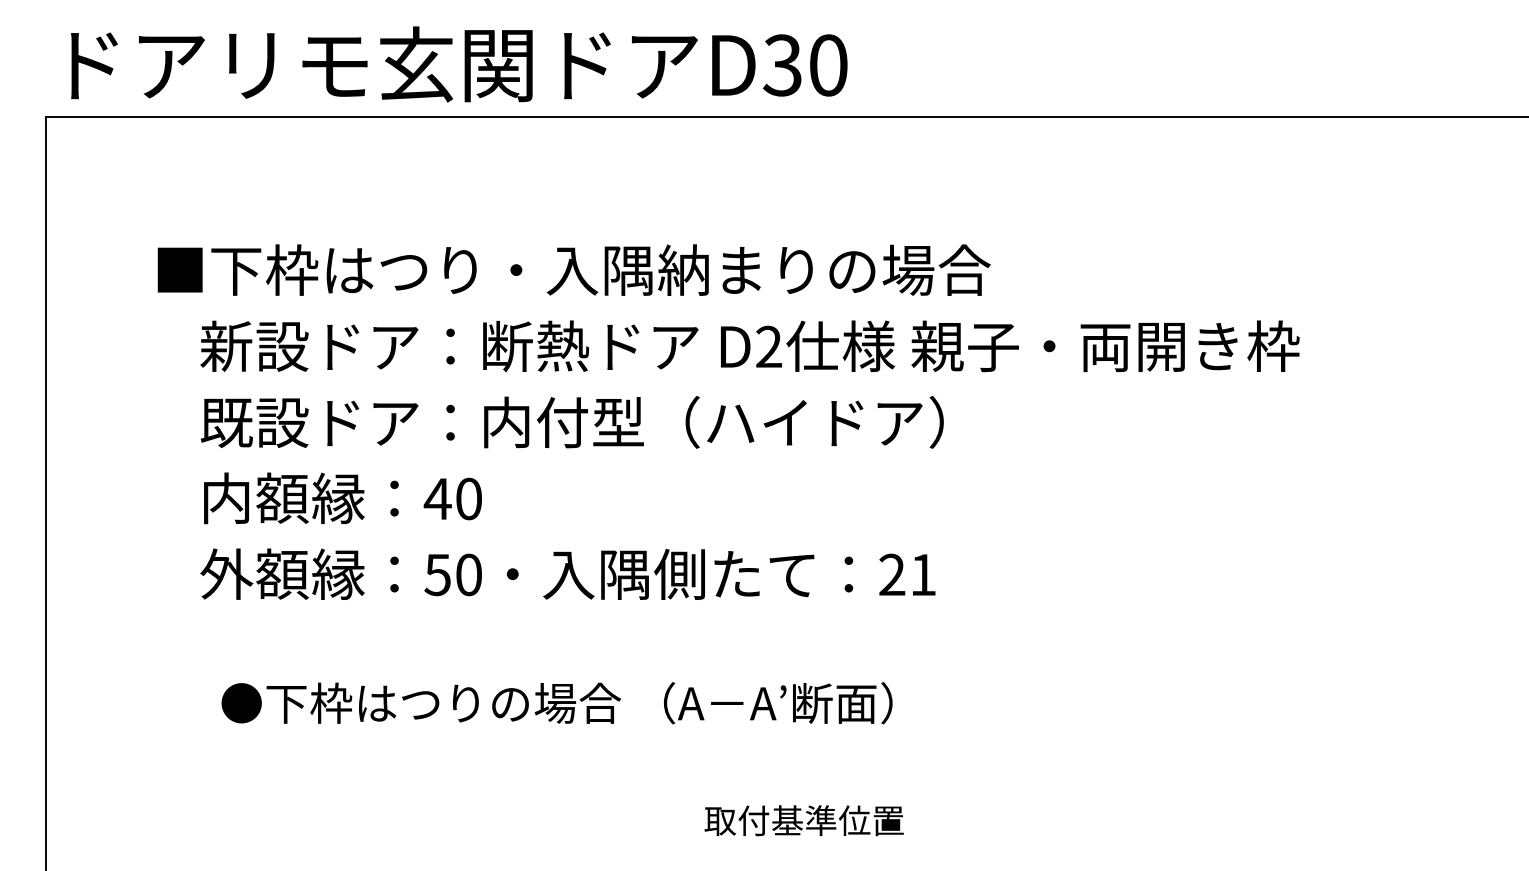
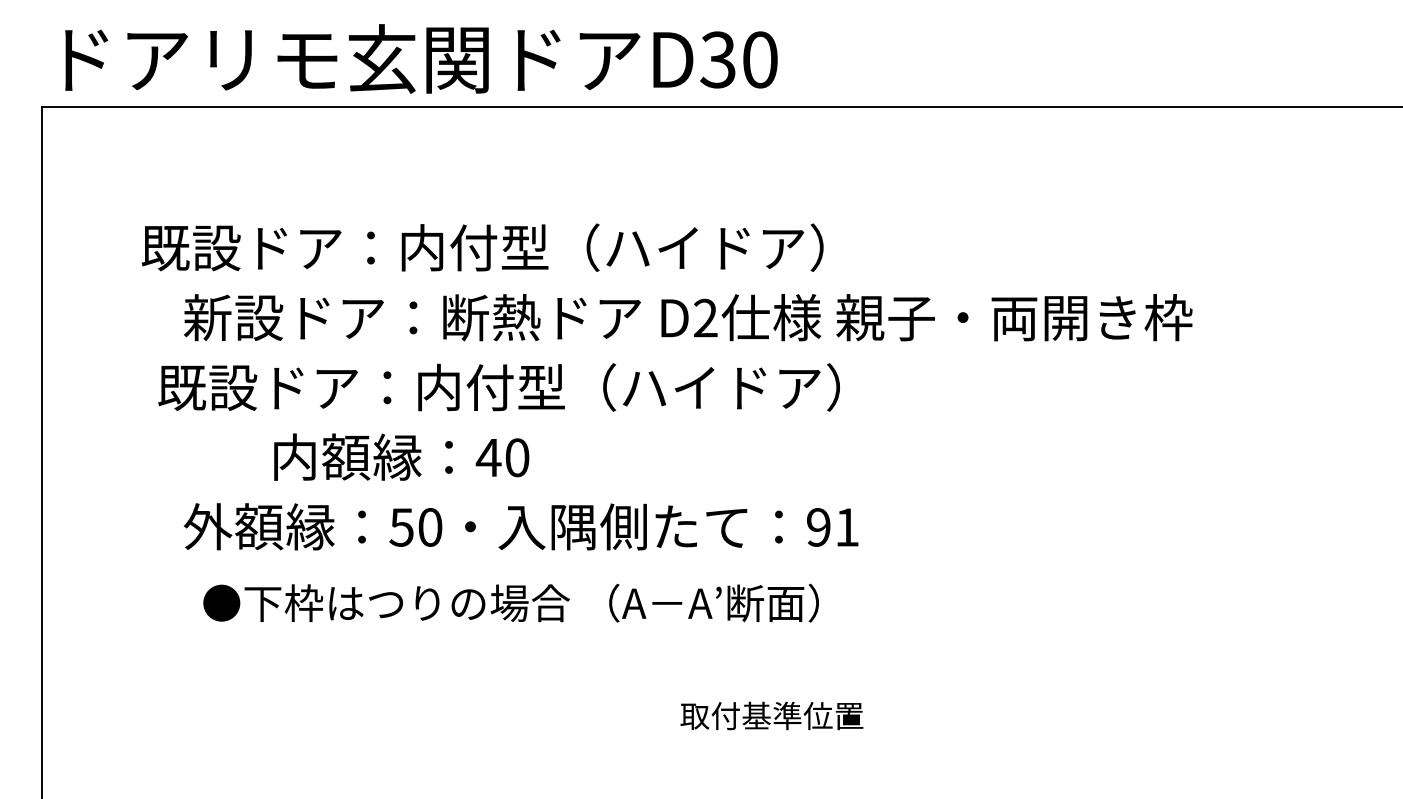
text: (572, 269) -> (525, 247), ■下枠はつり・入隅納まりの場合 -> 既設ドア：内付型（ハイドア）
text: (571, 422) -> (498, 387), moved
text: (342, 497) -> (401, 456), moved
text: (892, 574) -> (818, 527), 21 -> 91
text: (556, 702) -> (510, 602), moved
text: (803, 820) -> (771, 715), moved

